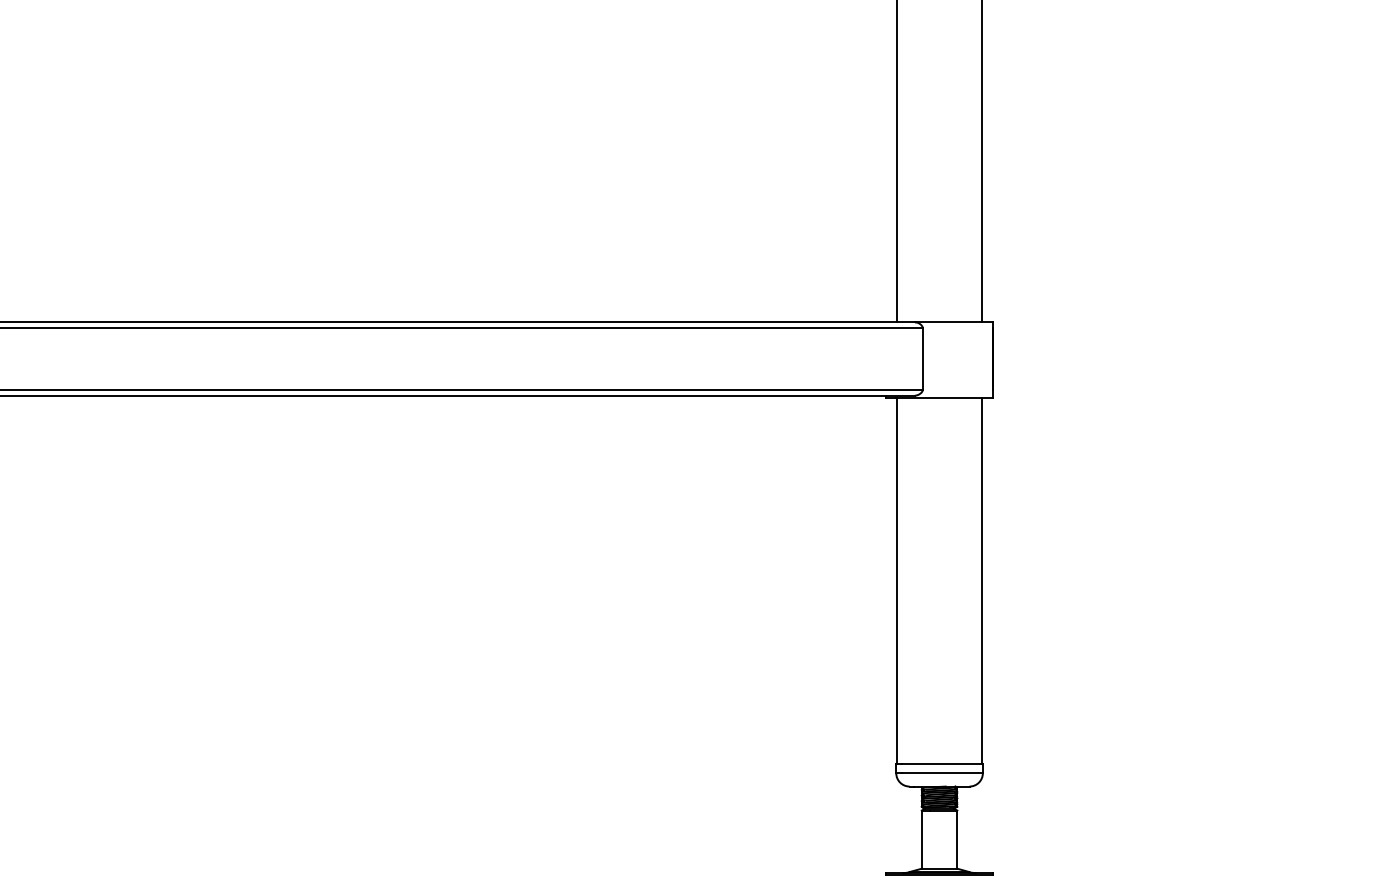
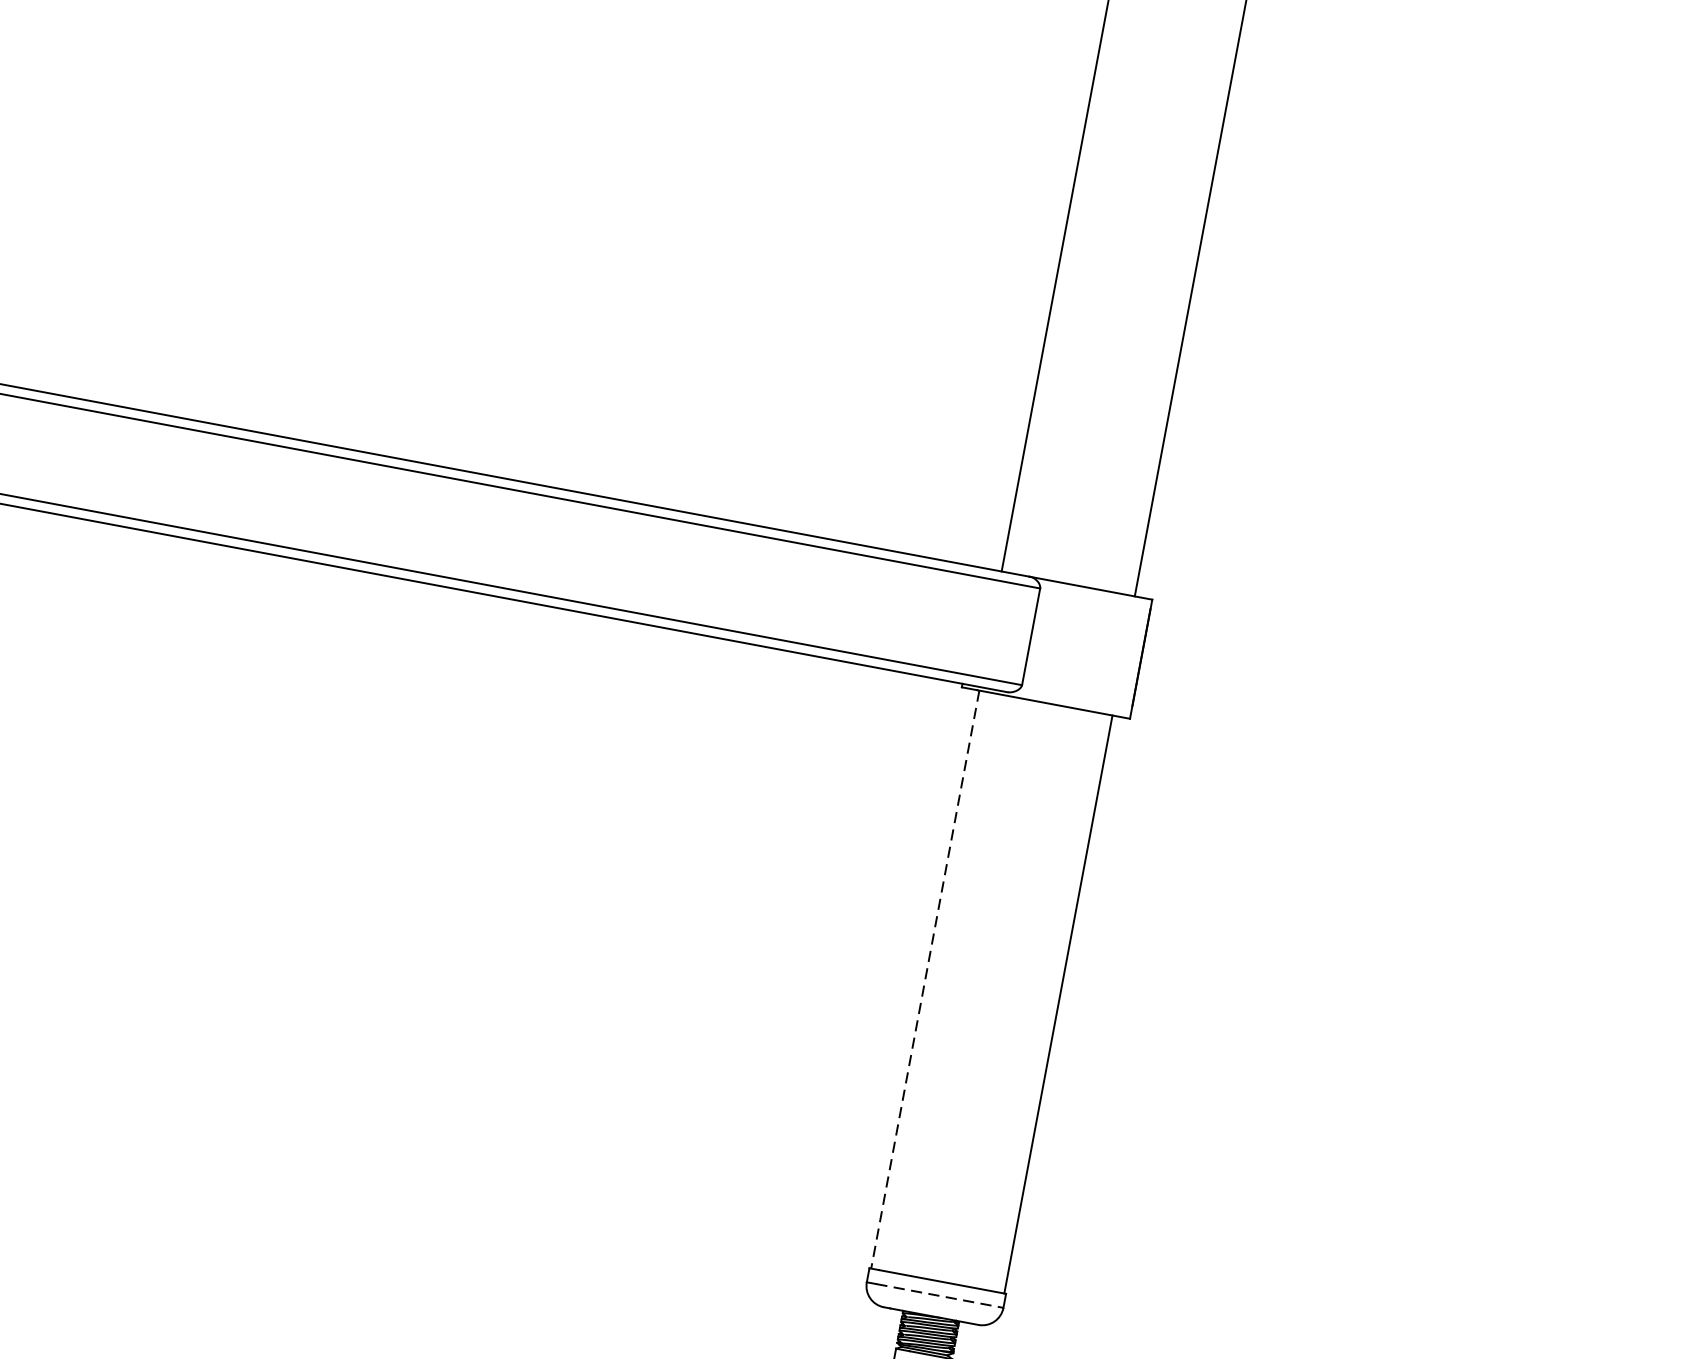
line: (897, 581) -> (925, 980), solid -> dashed
line: (943, 773) -> (941, 1296), solid -> dashed

